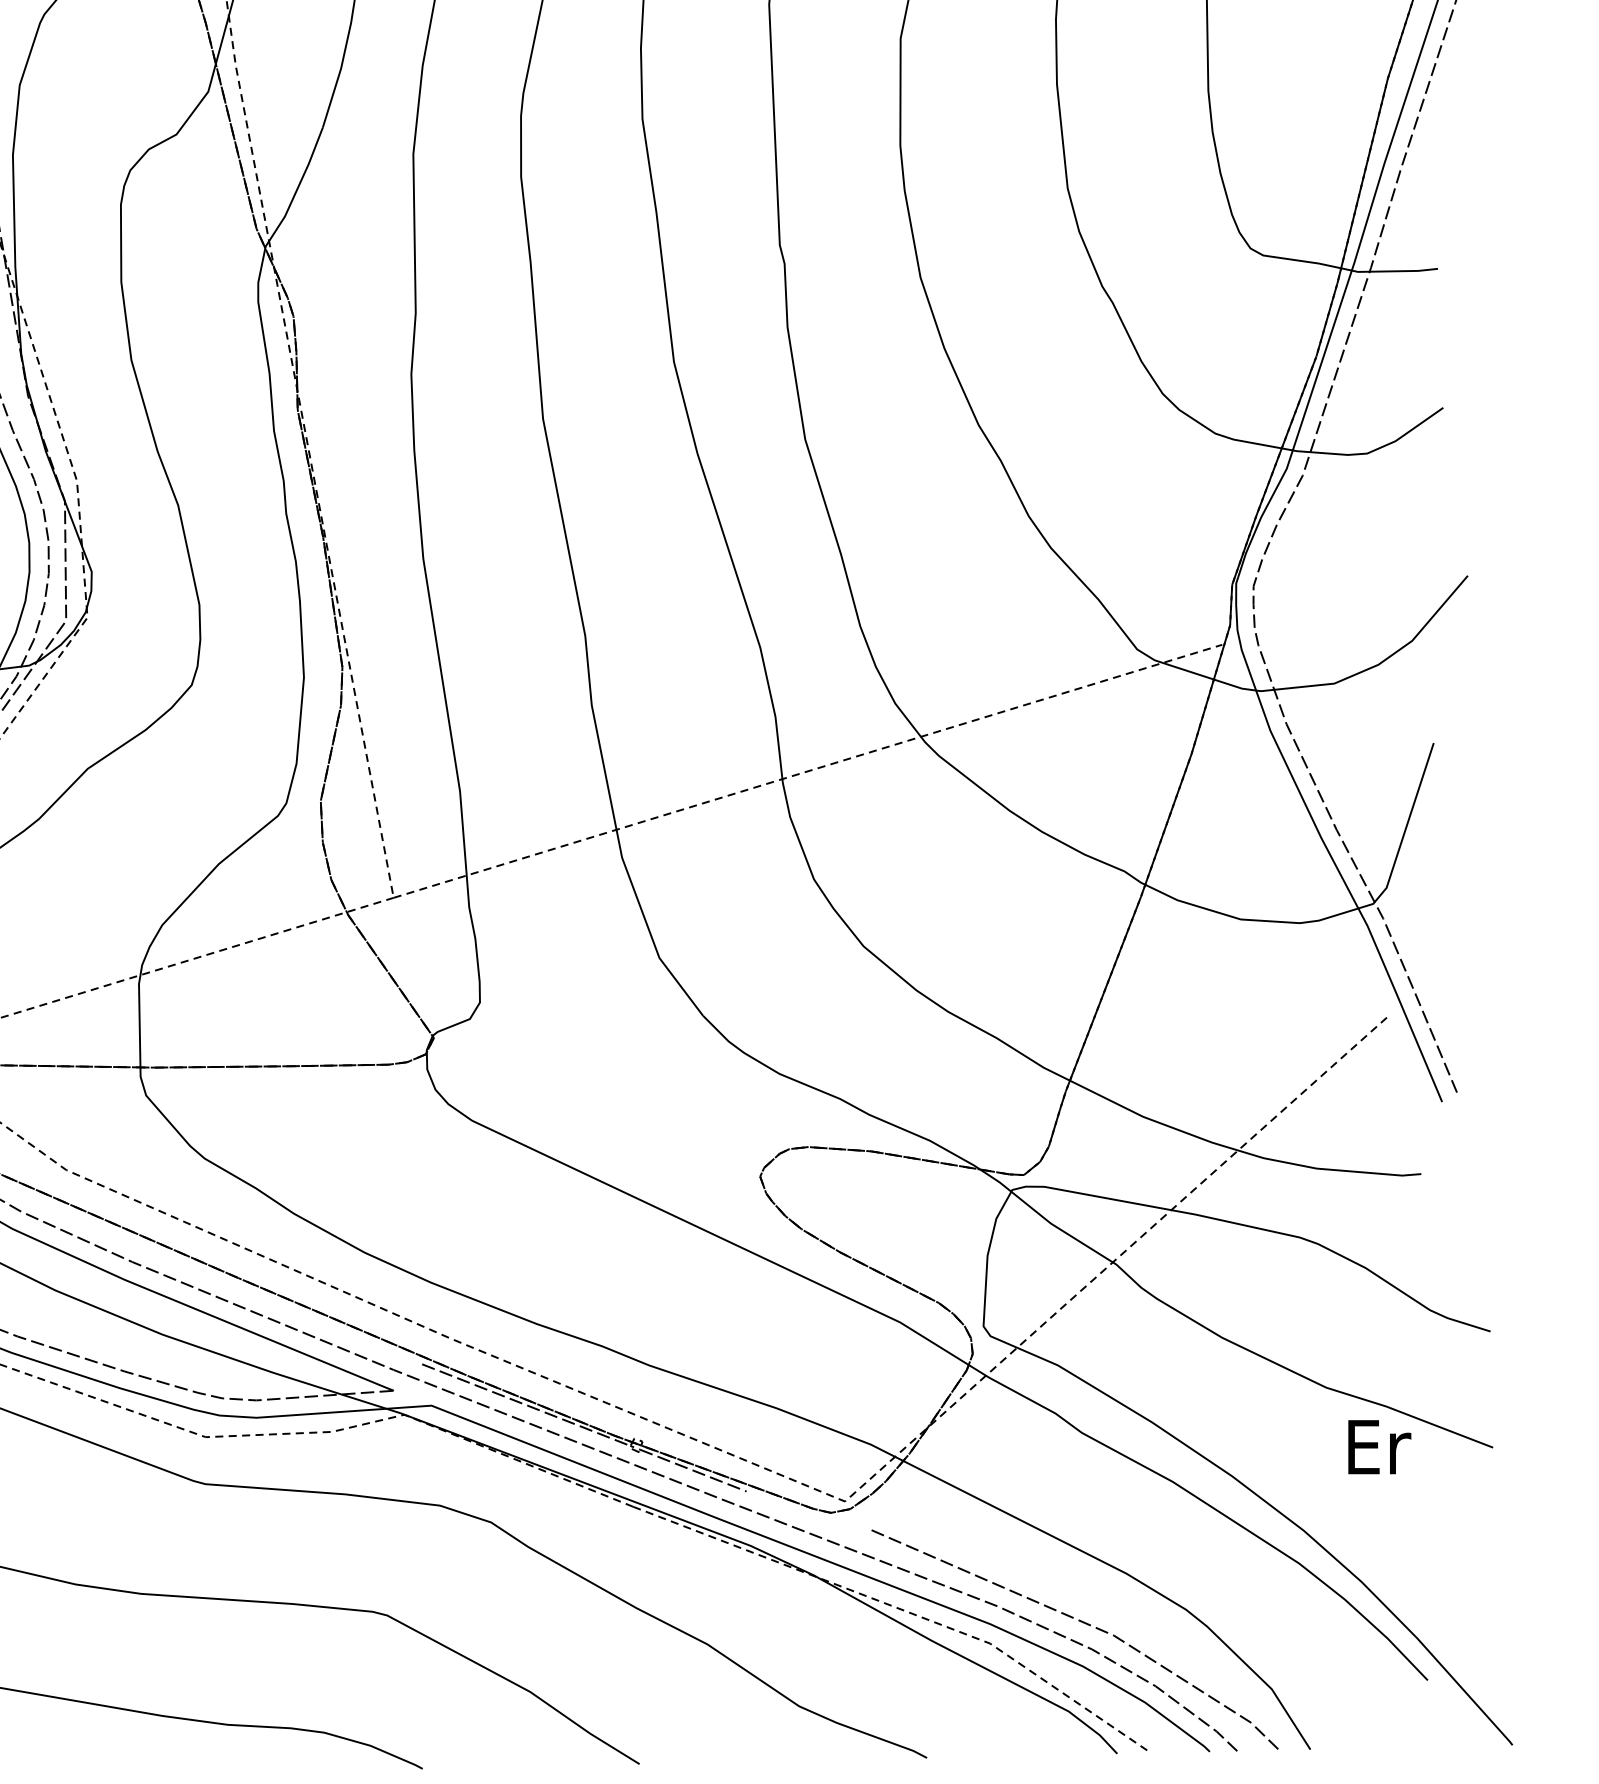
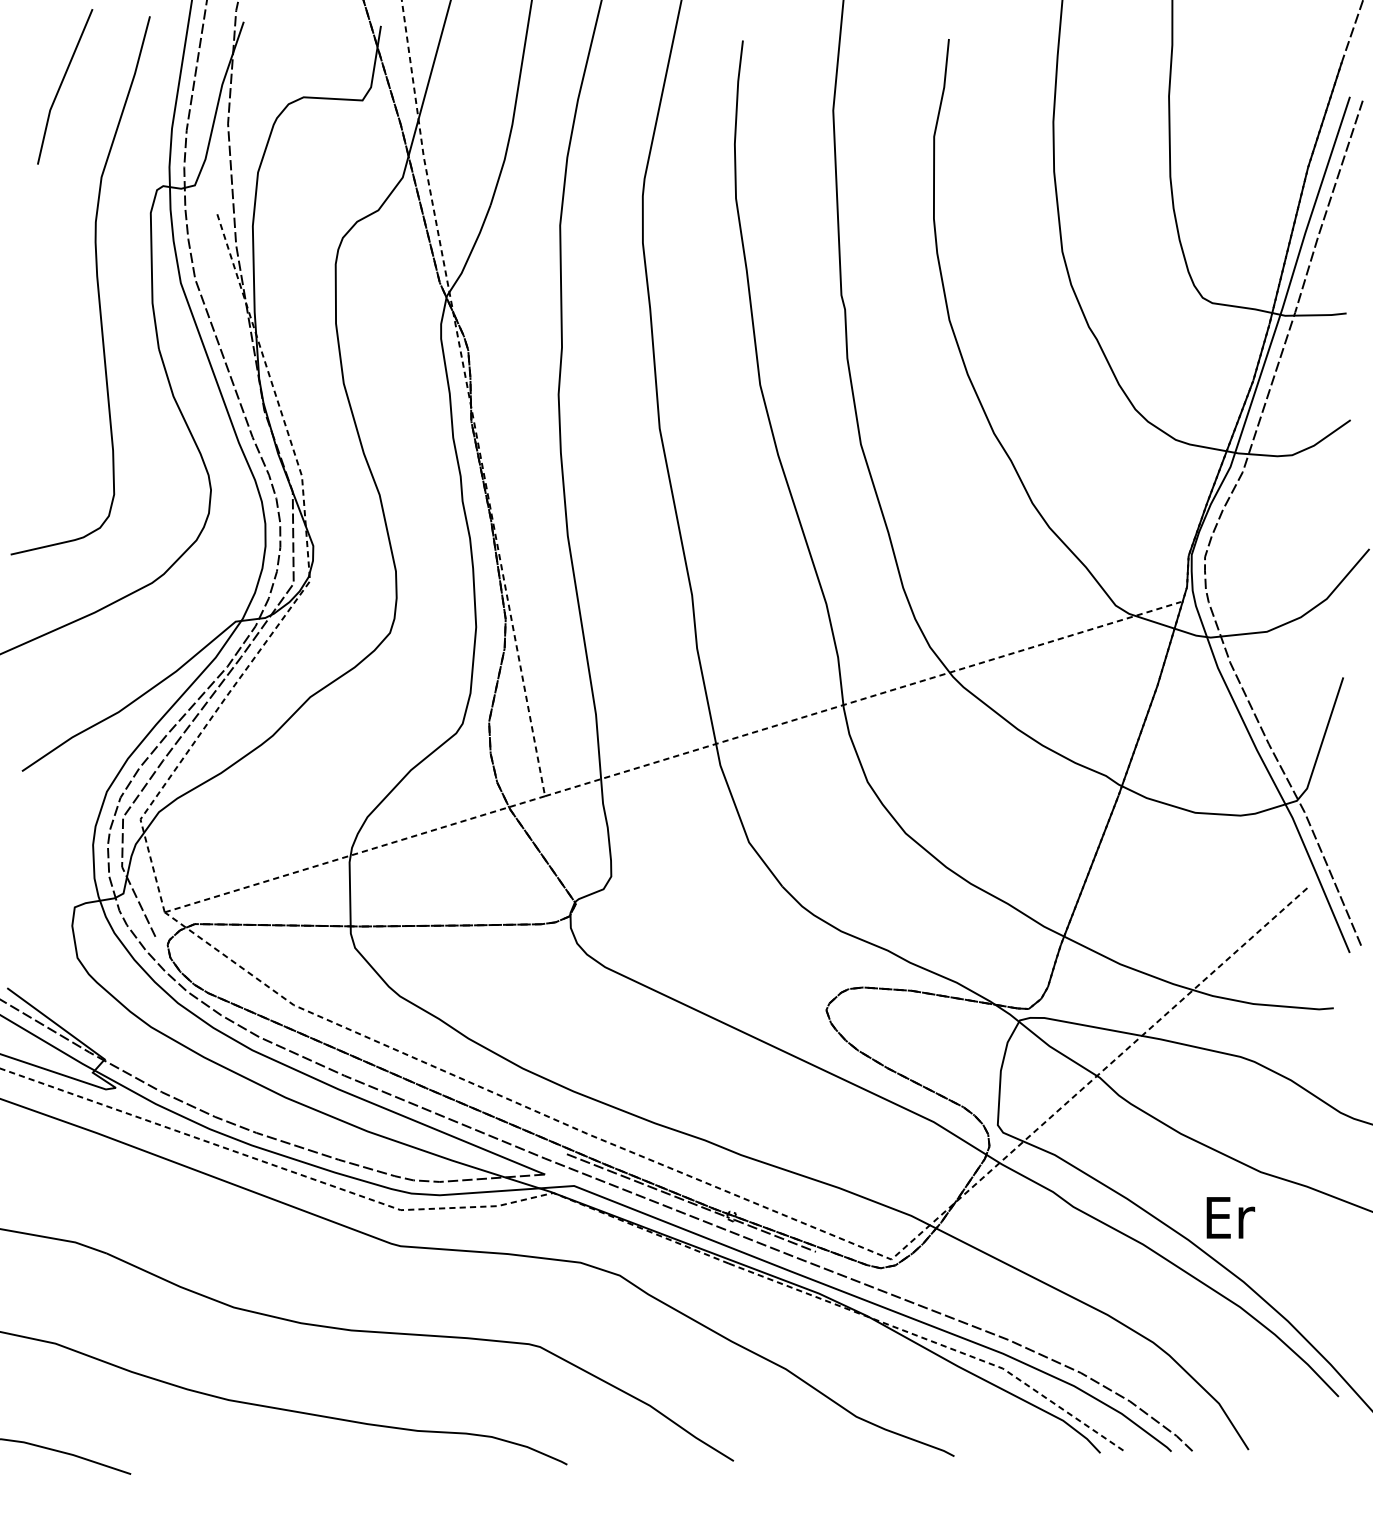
text: (1379, 1446) -> (1230, 1217), moved
line: (1083, 1623) -> (1074, 1353), removed

